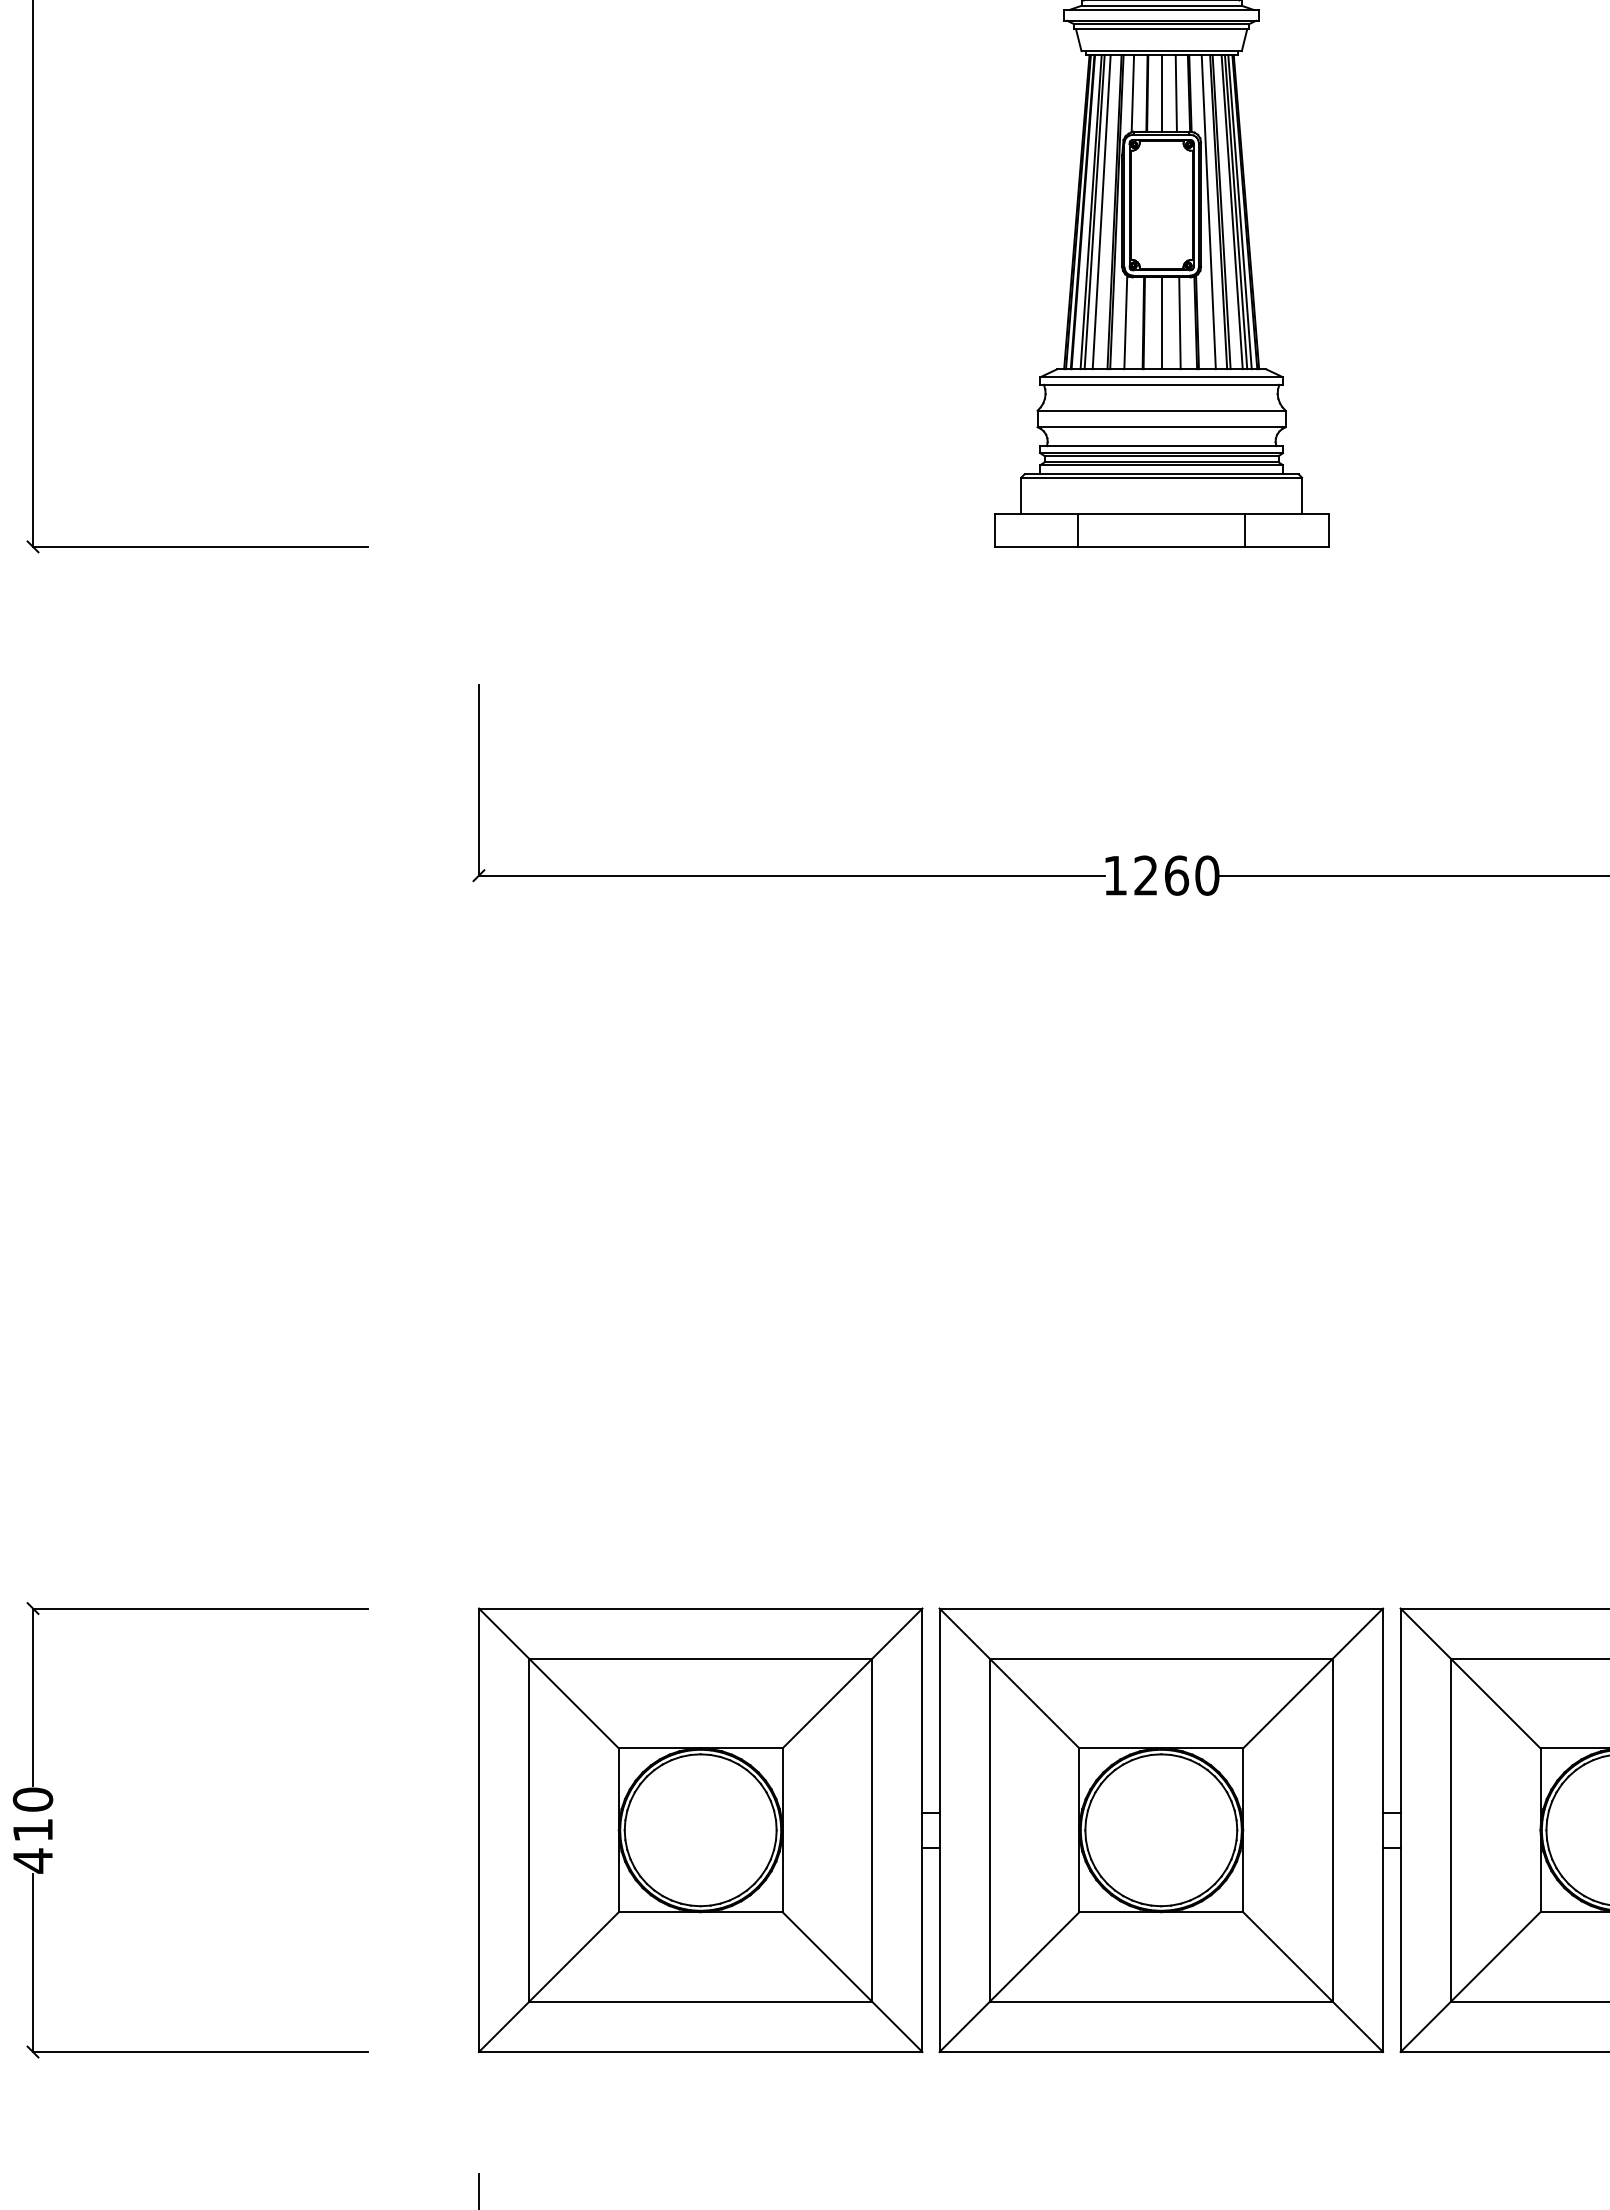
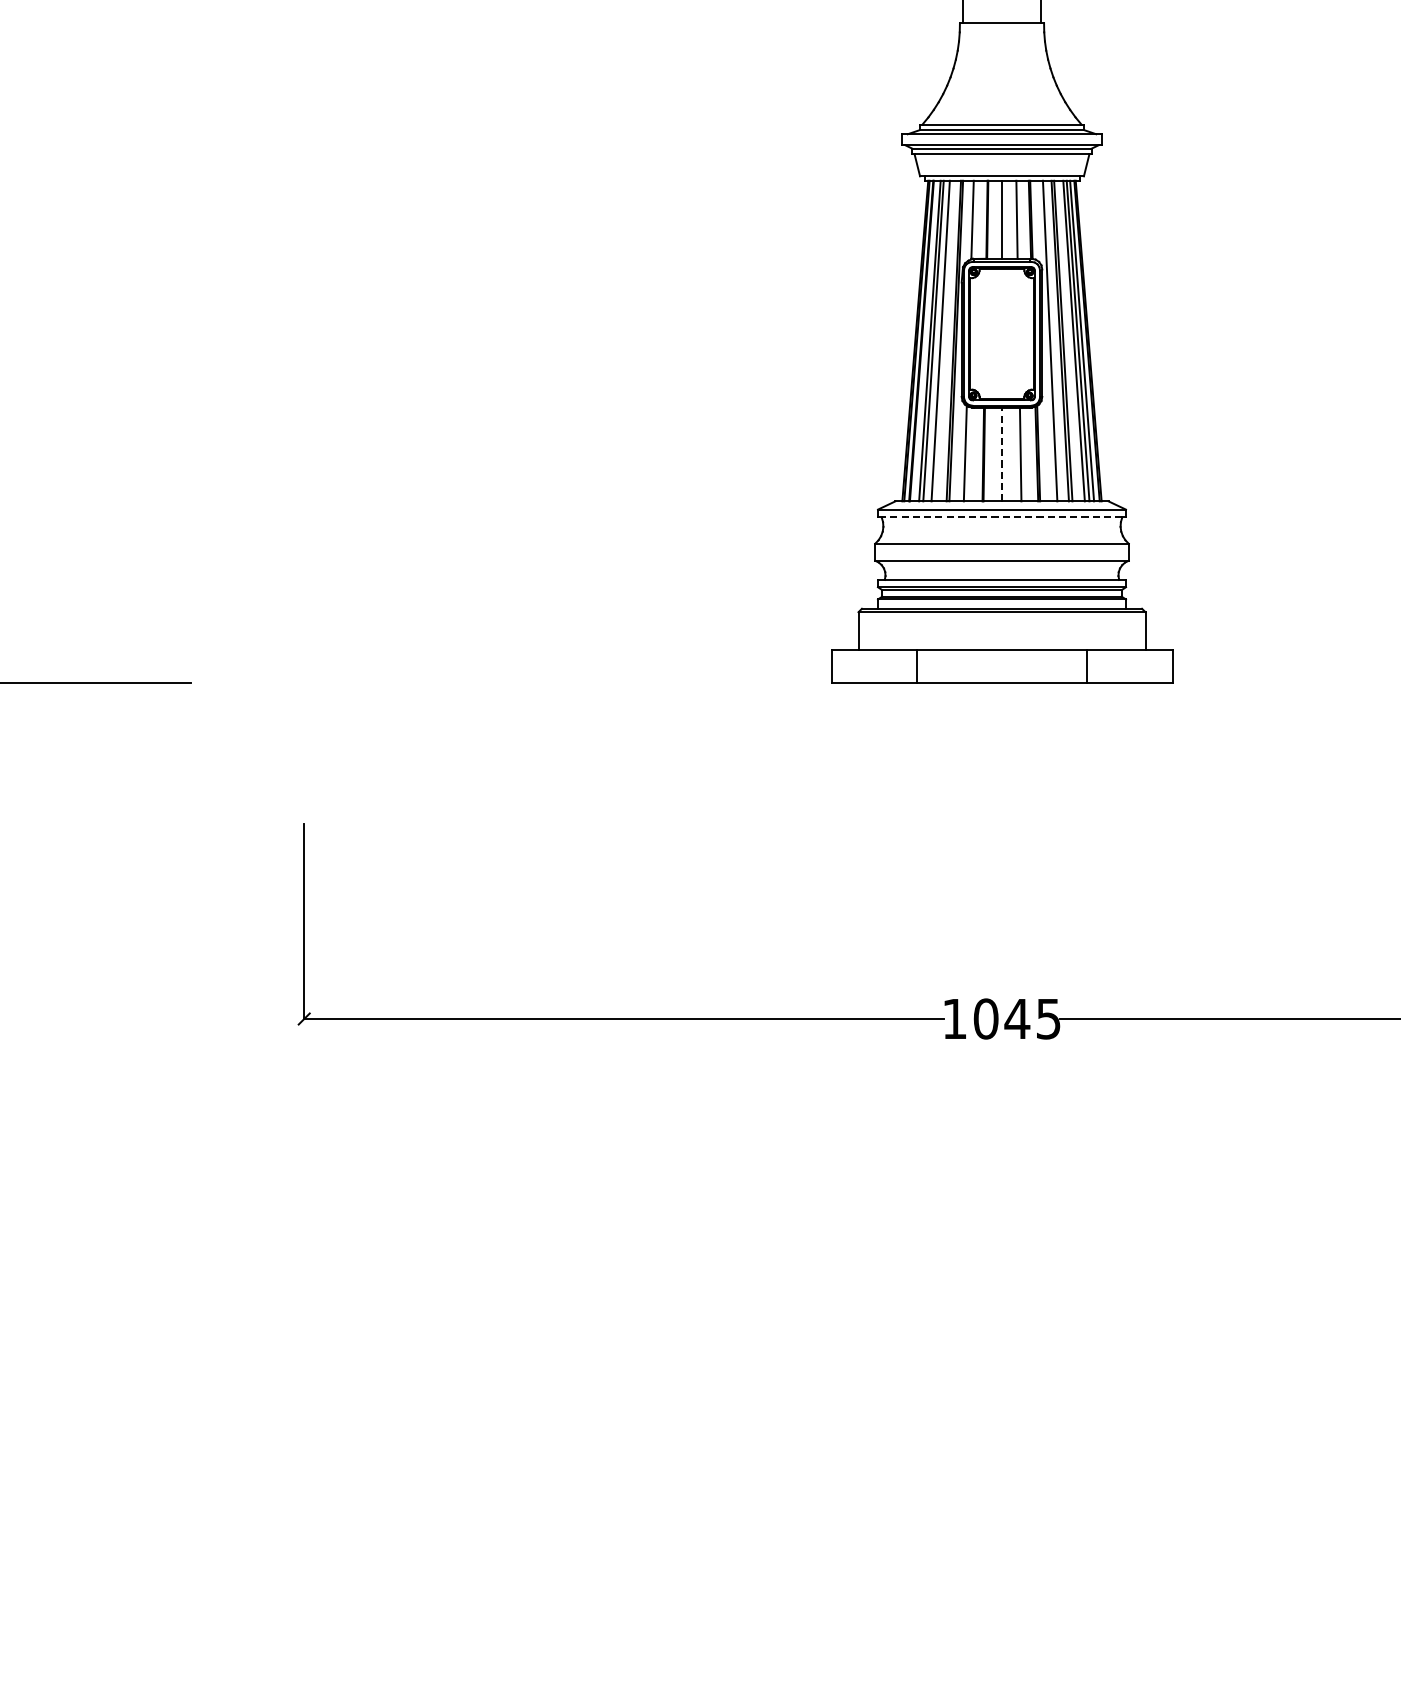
line: (1161, 323) -> (1001, 454), solid -> dashed
line: (1161, 384) -> (1001, 517), solid -> dashed
text: (1176, 875) -> (1017, 1018), 1260 -> 1045

